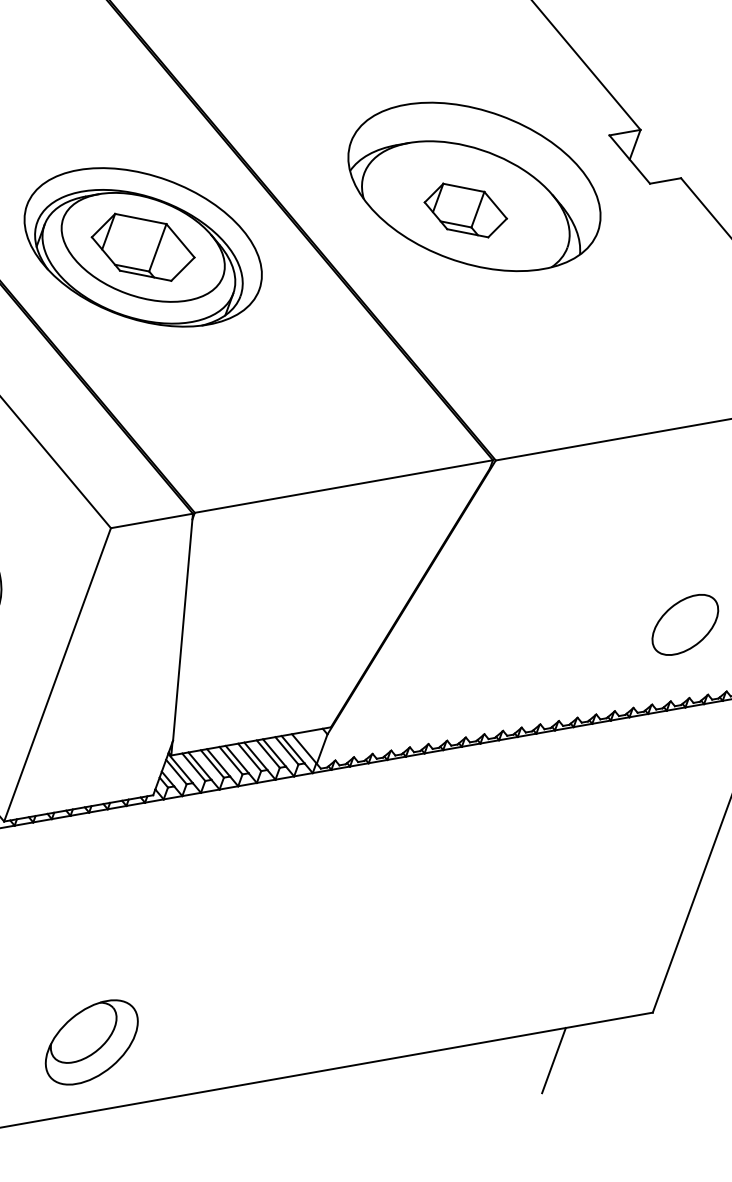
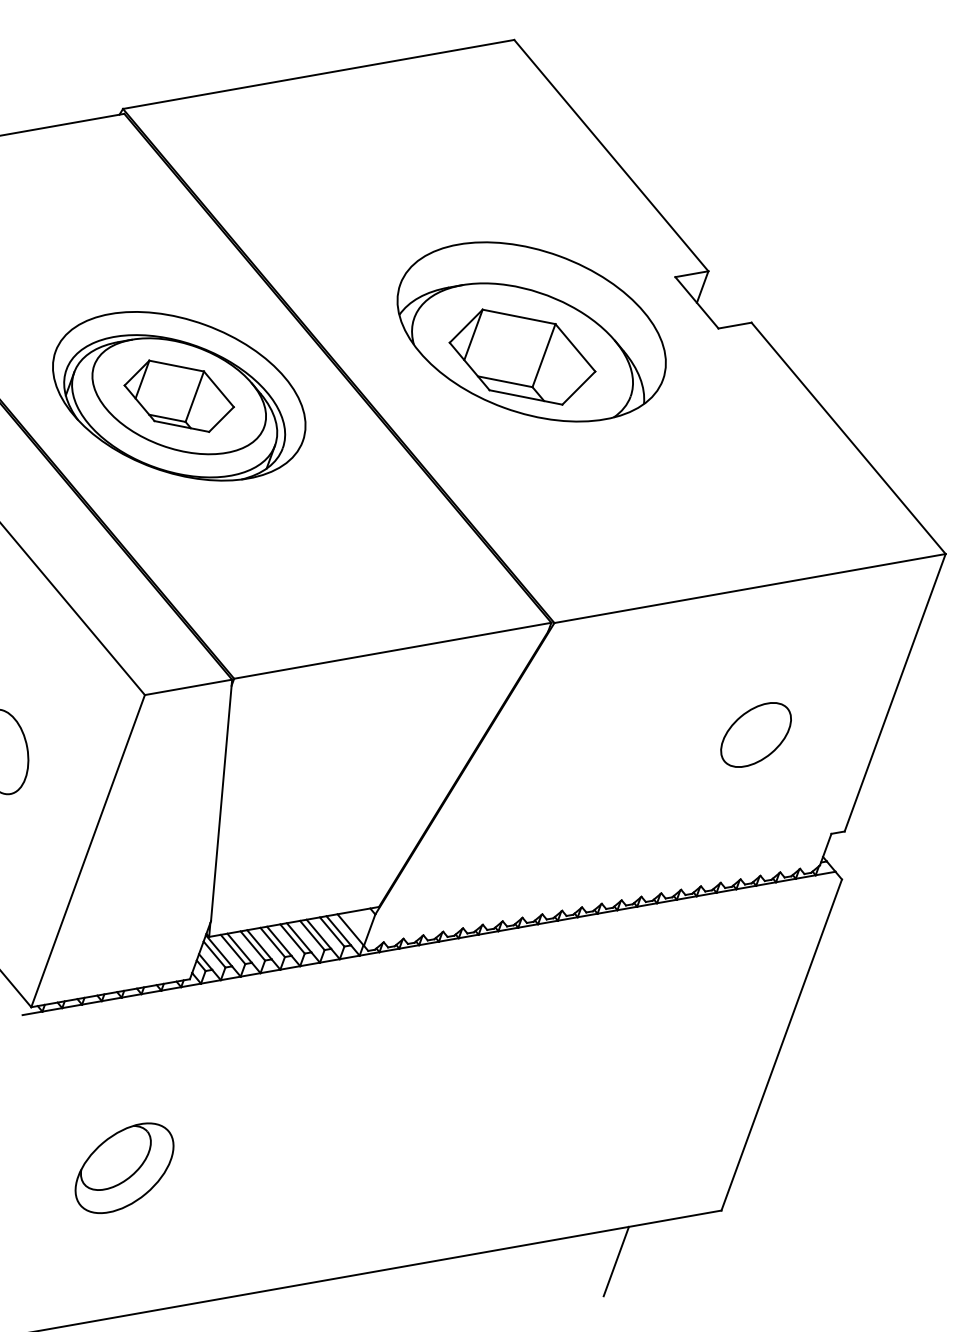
part: (465, 209) -> (522, 356), size x1.67
part: (684, 624) -> (755, 734), moved
part: (91, 1041) -> (124, 1167), moved

